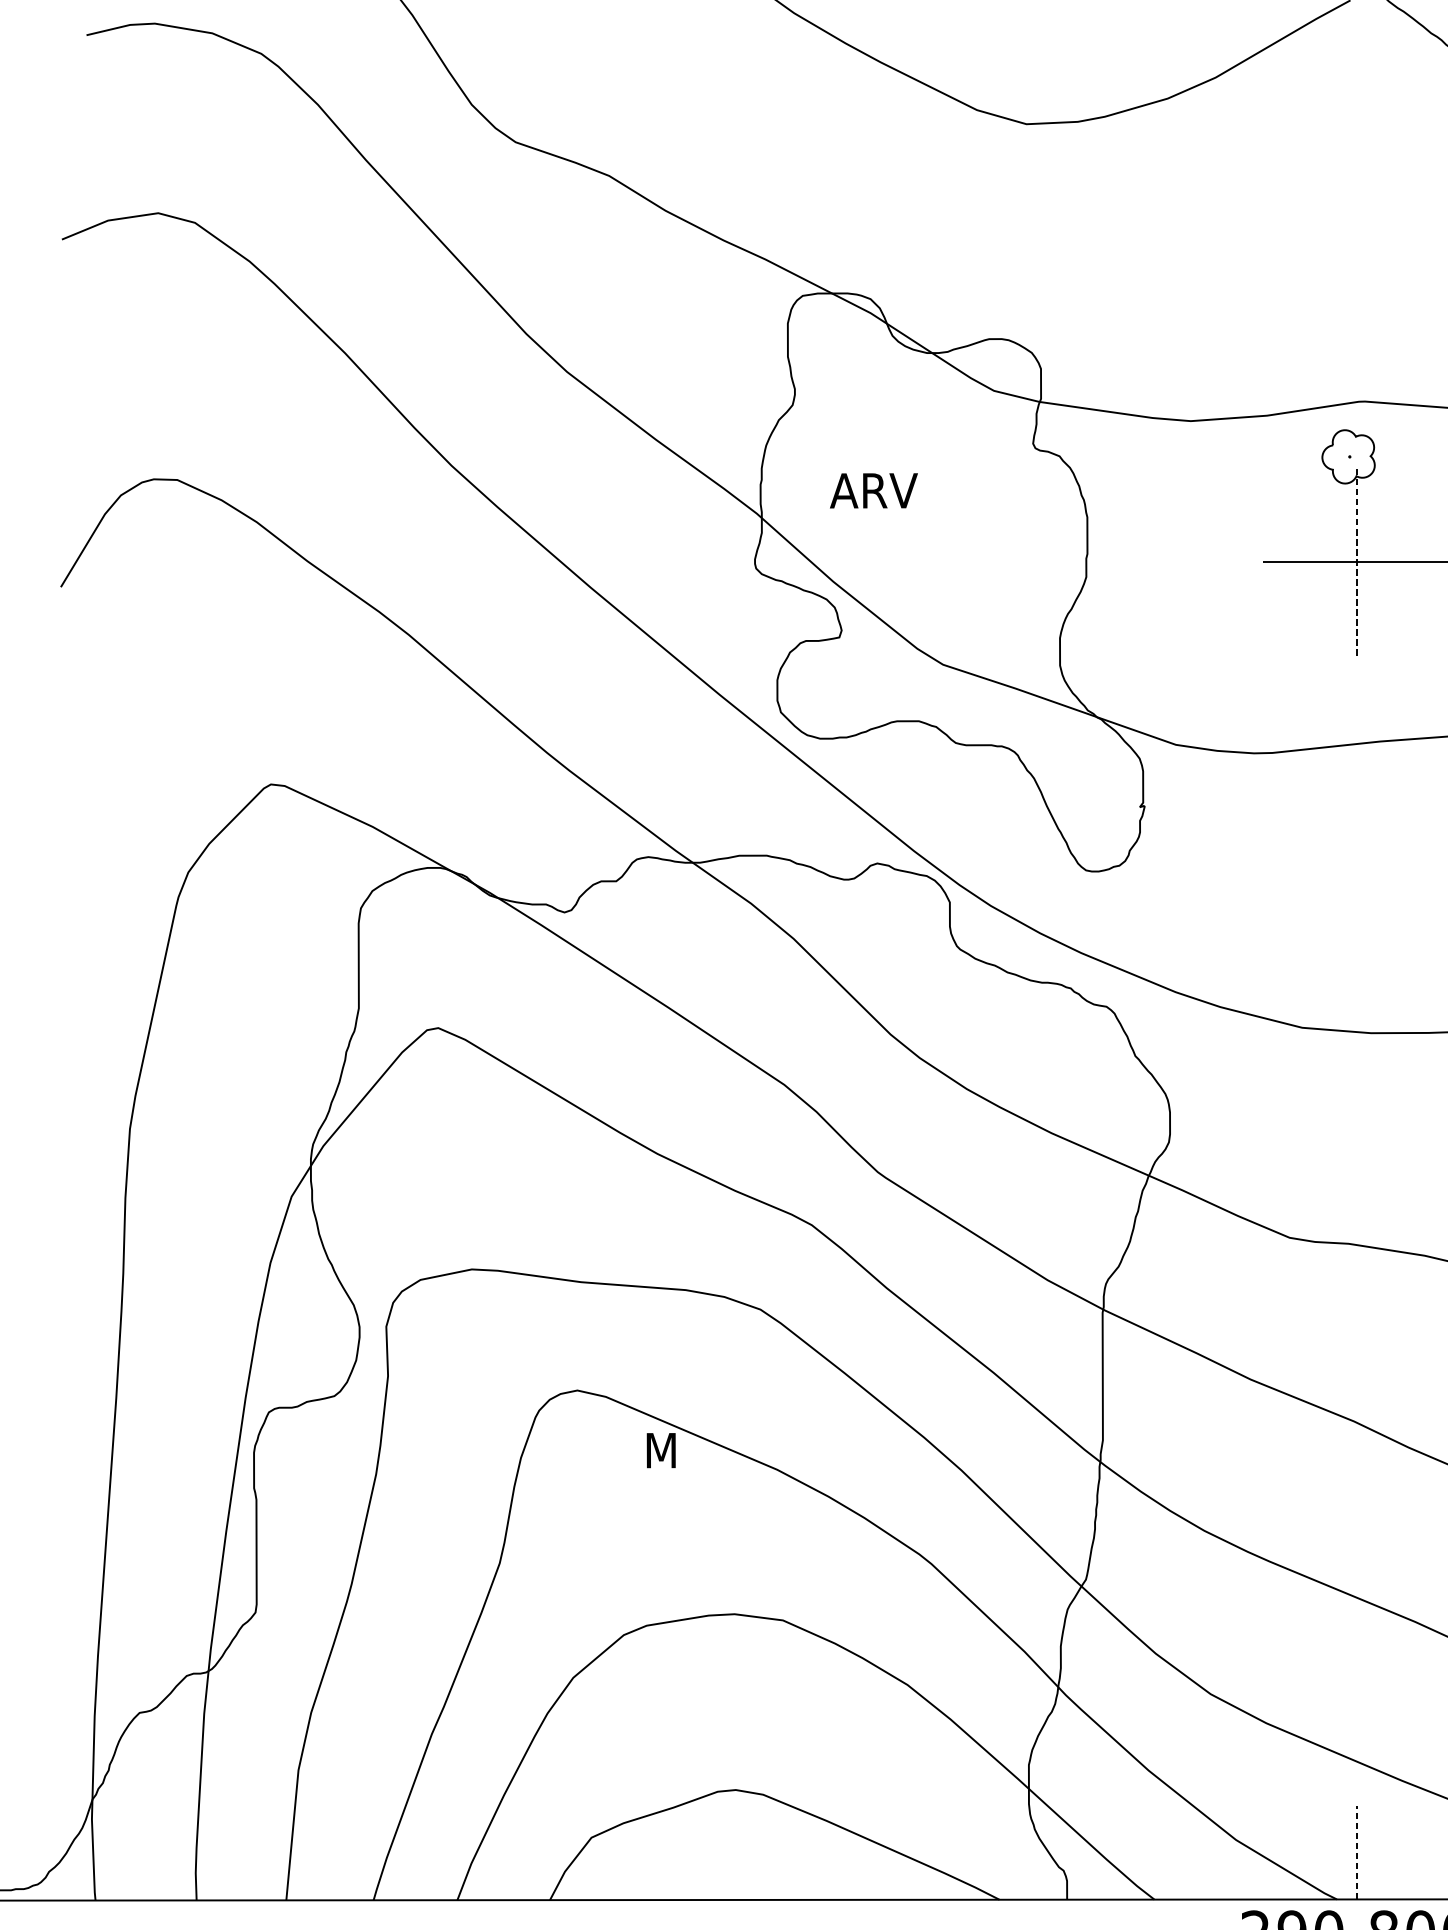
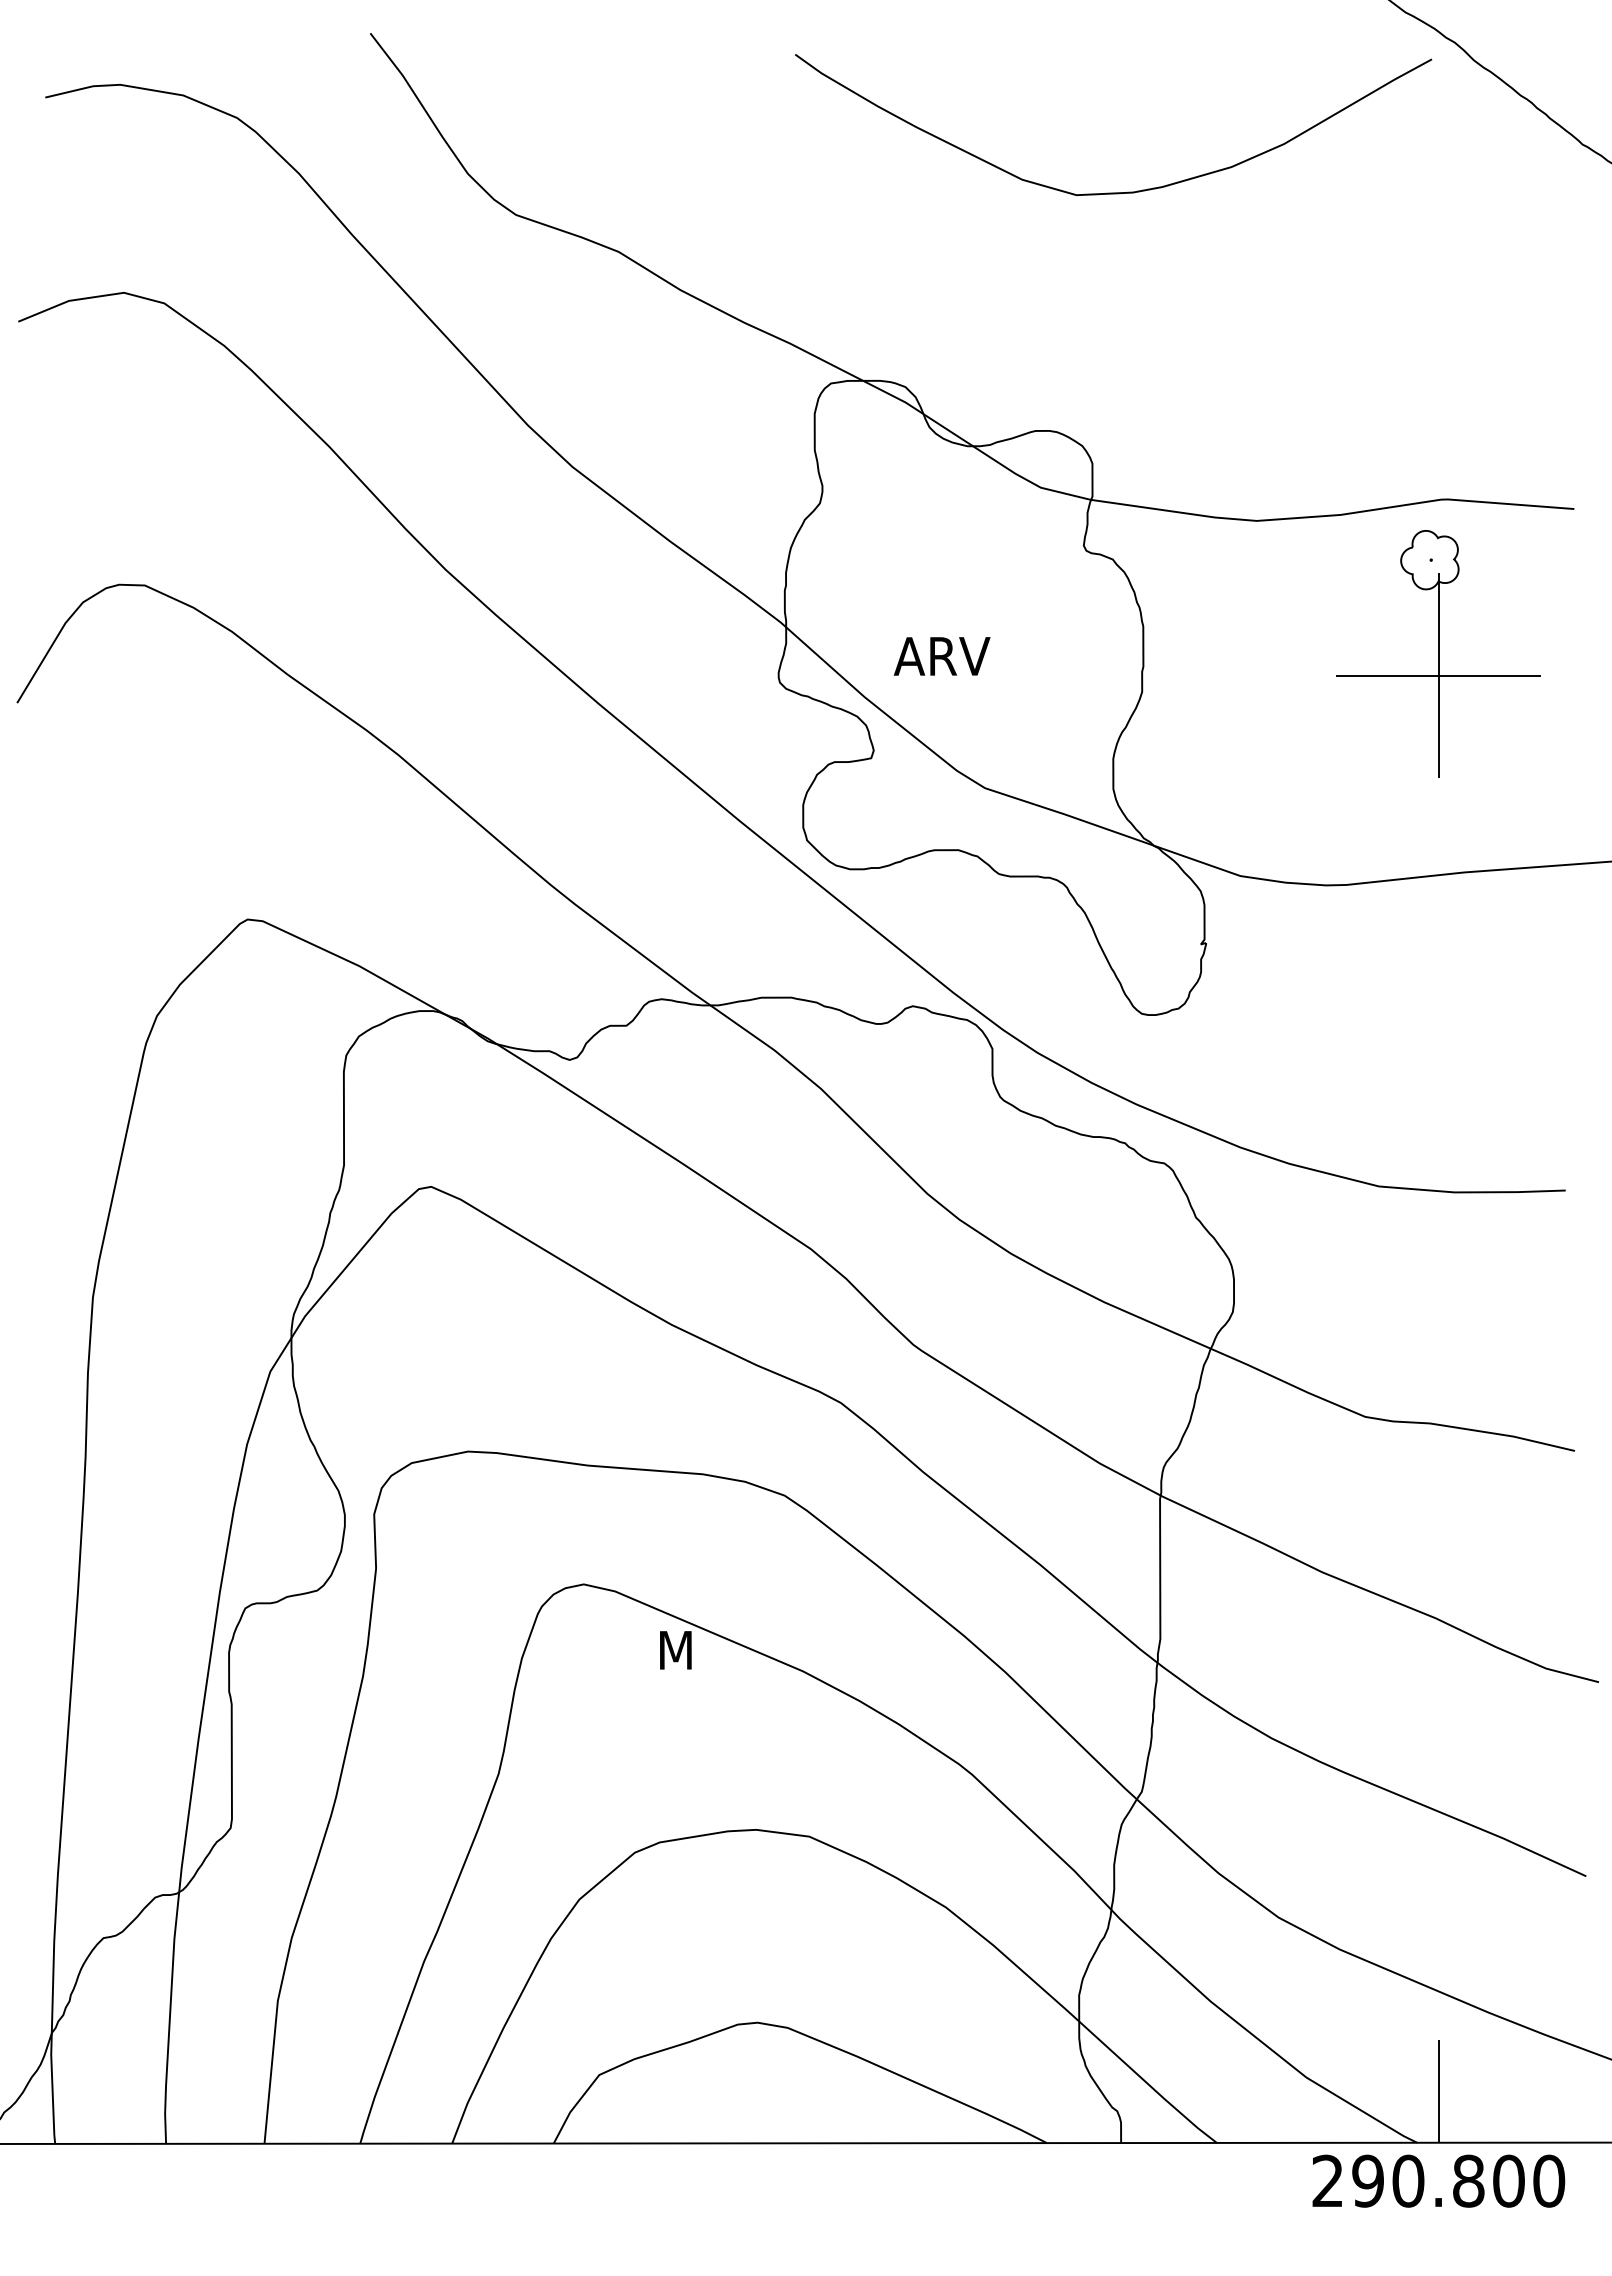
text: (873, 490) -> (941, 656), moved
line: (1356, 562) -> (1438, 676), dashed -> solid
line: (1356, 1852) -> (1438, 2091), dashed -> solid

